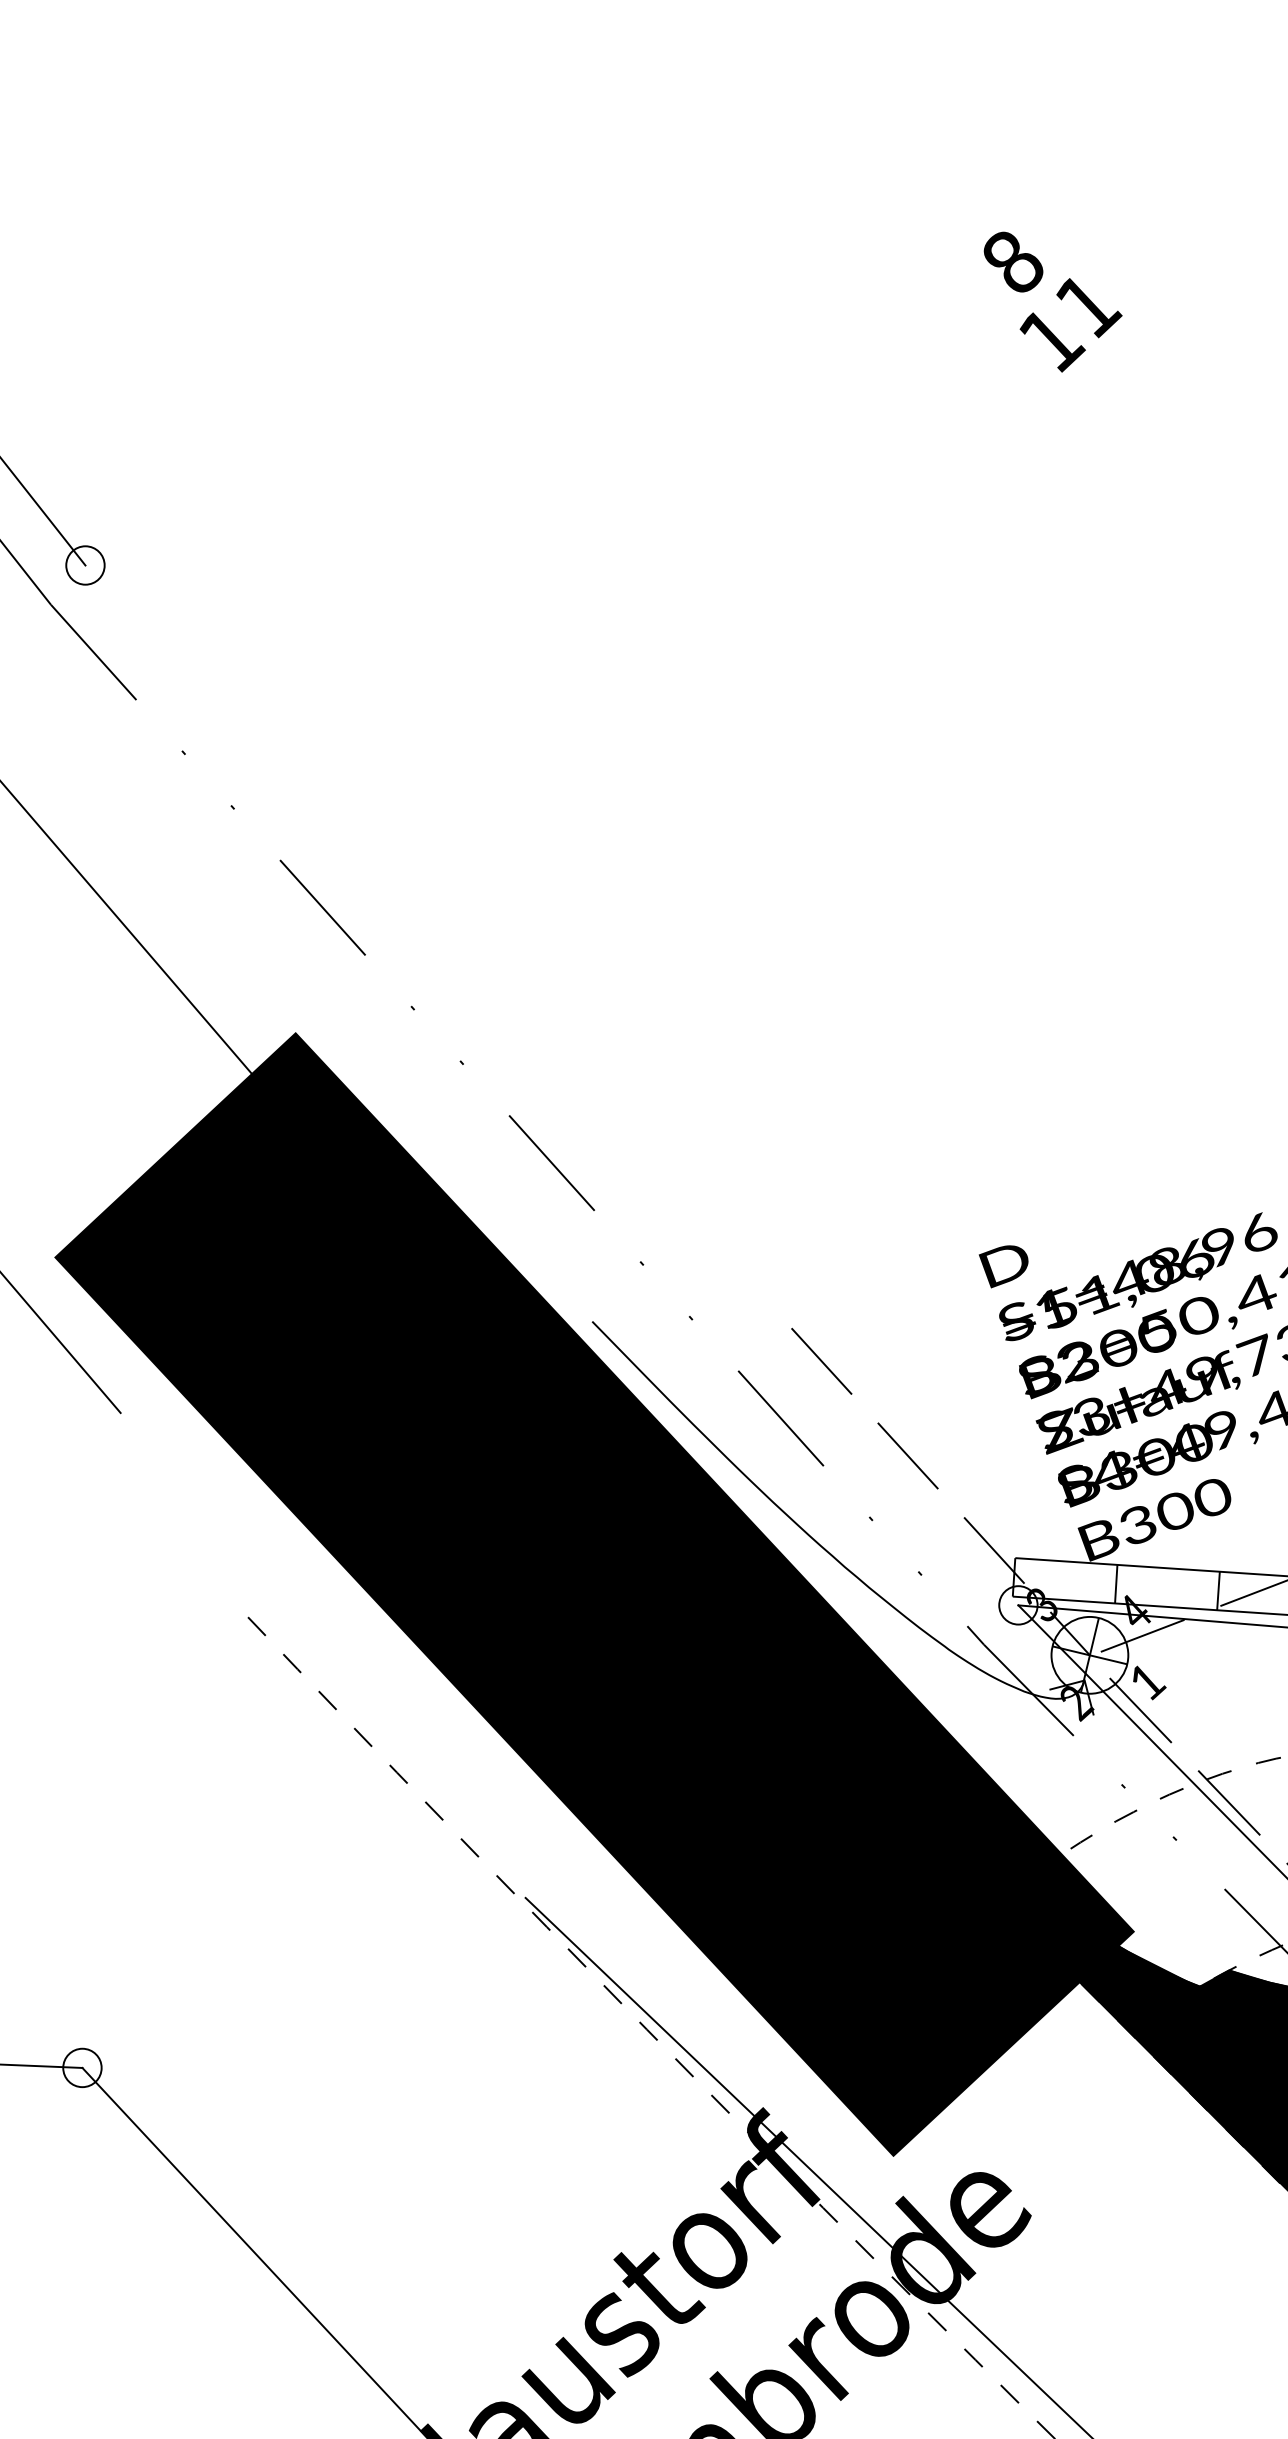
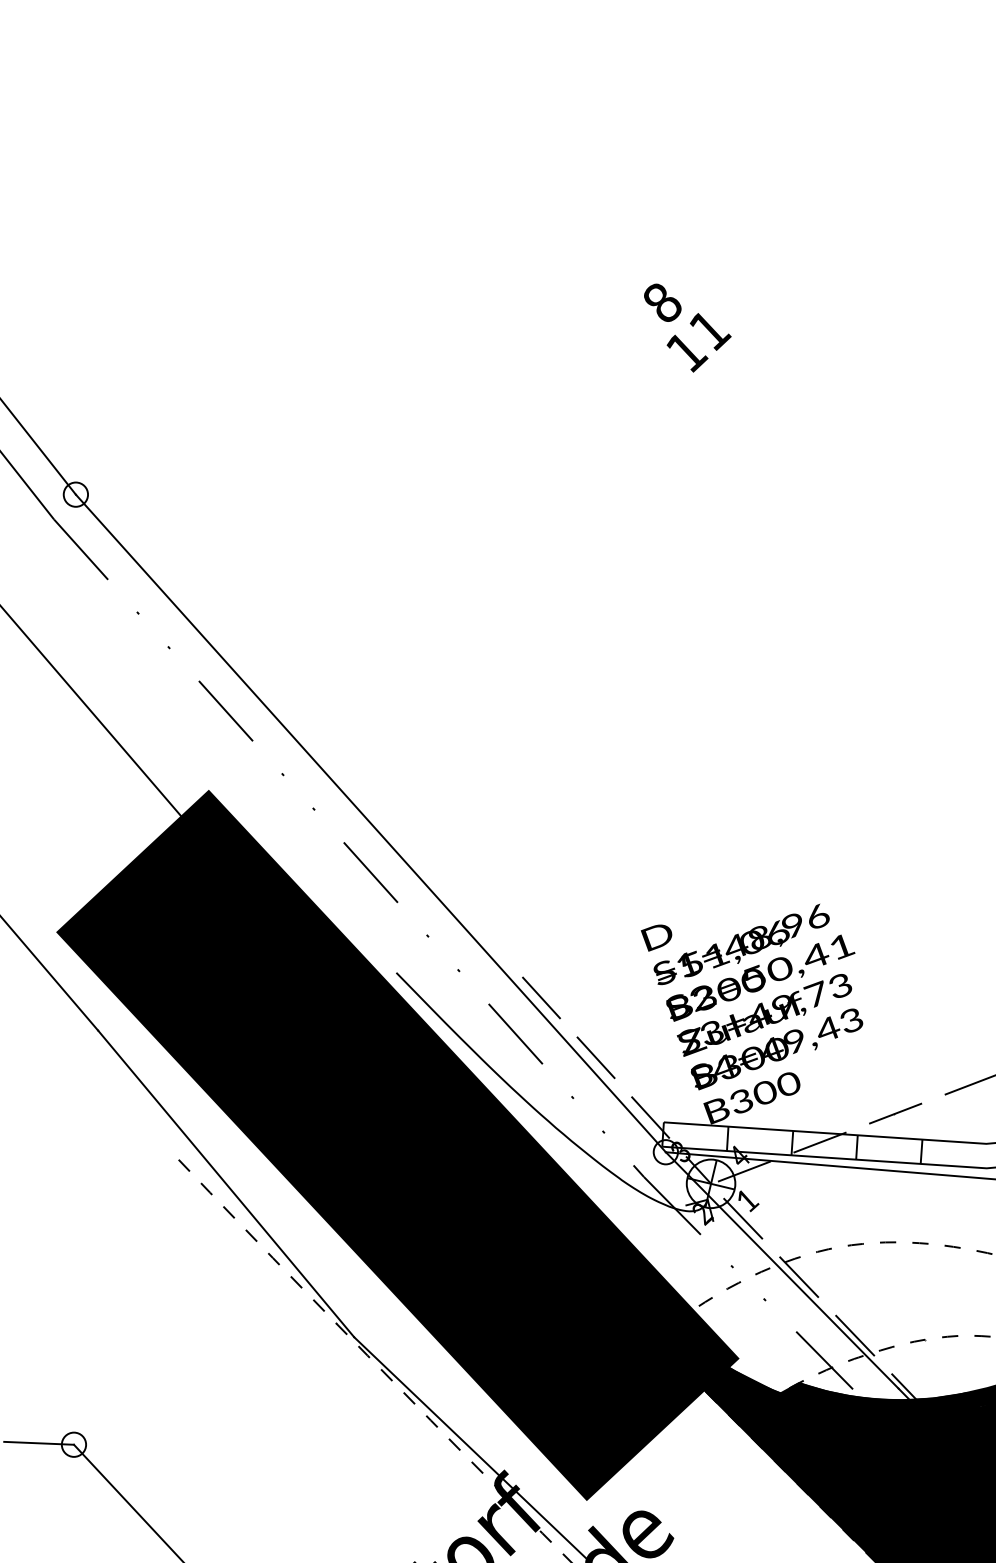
line: (551, 1085) -> (370, 823), added
line: (323, 1654) -> (226, 1183), added

